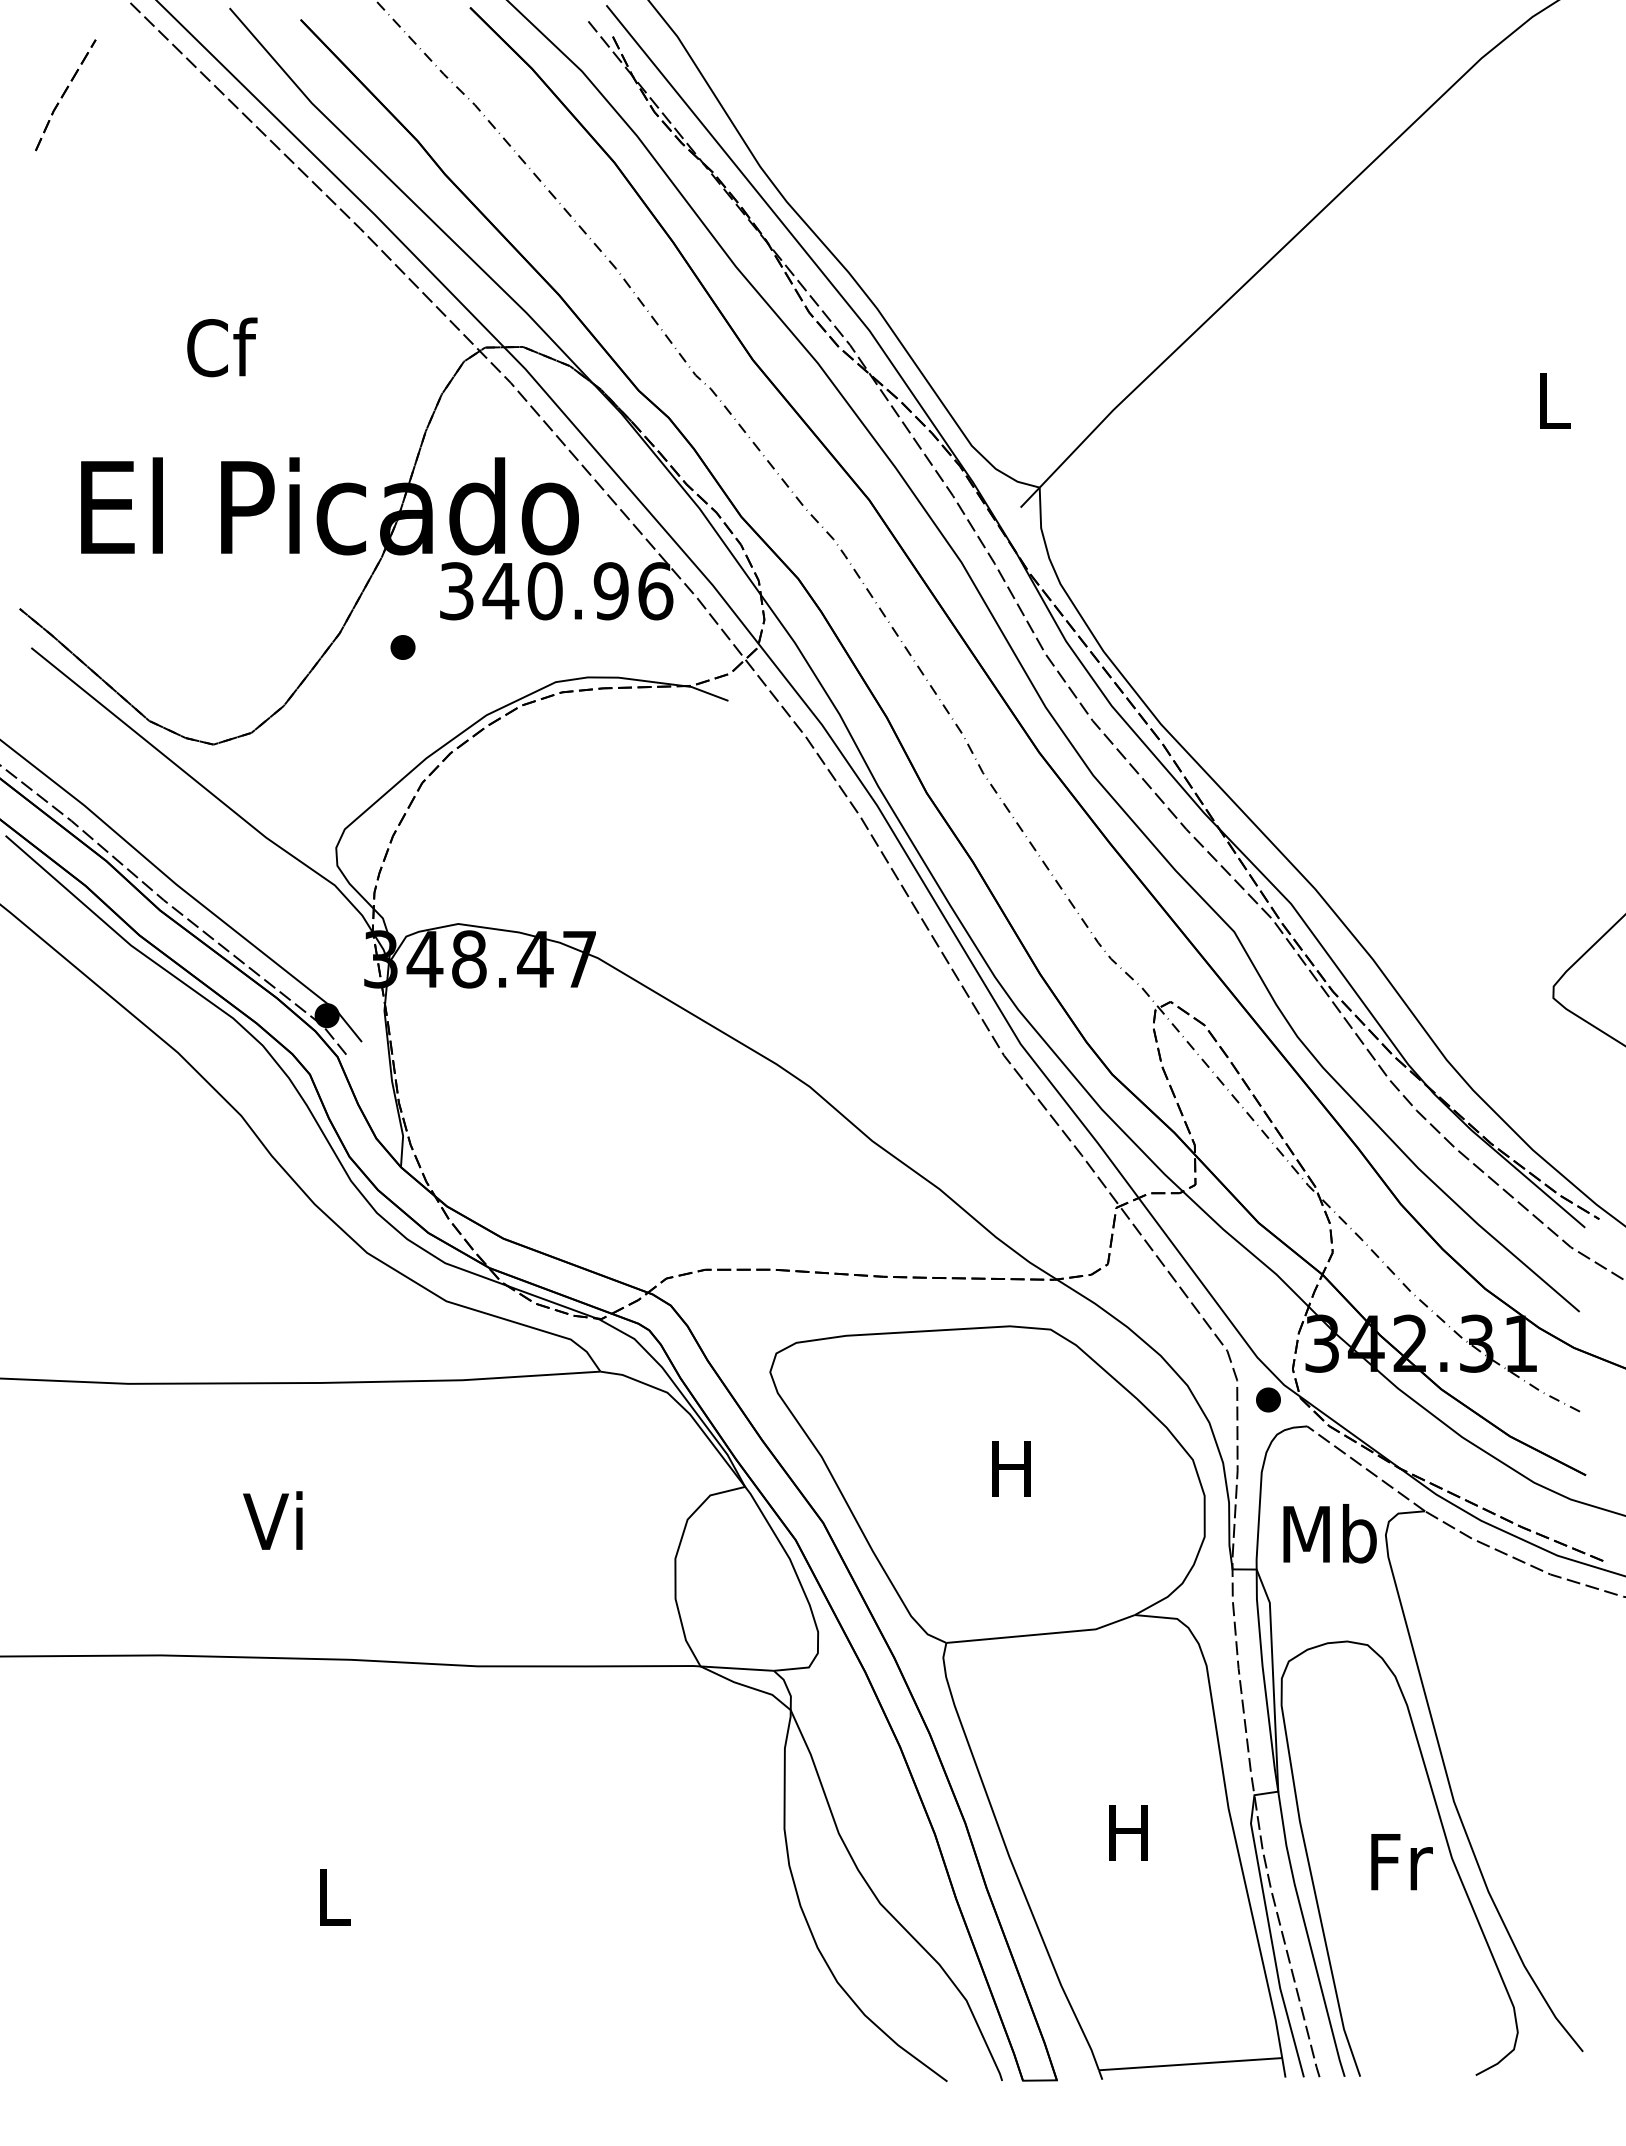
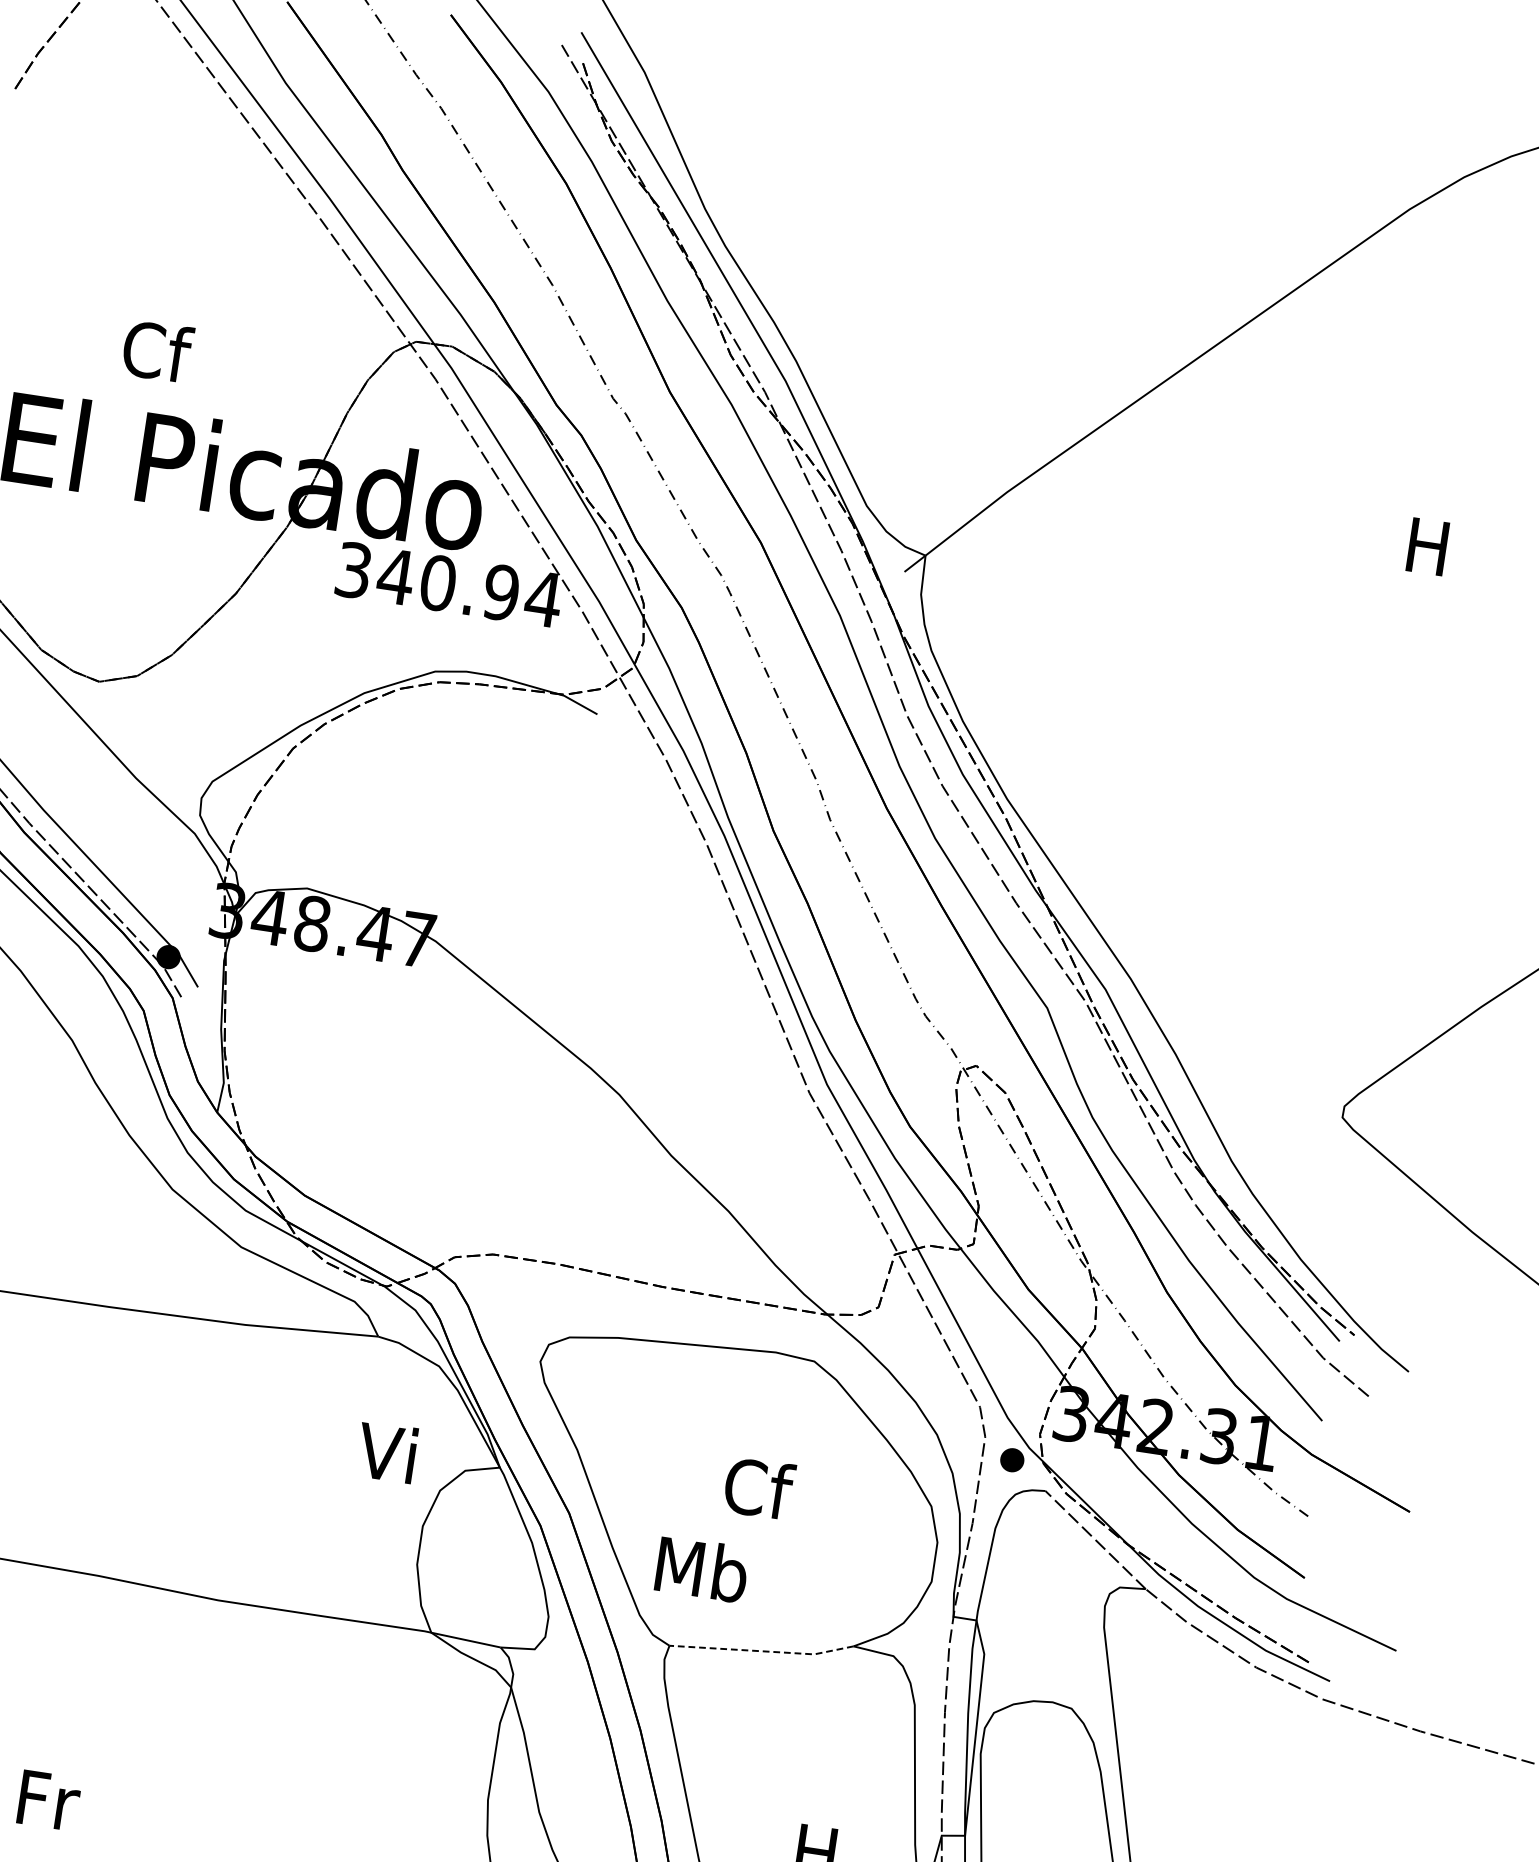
text: (222, 347) -> (157, 351), moved
text: (1552, 400) -> (1428, 546), L -> H
text: (655, 591) -> (543, 599), 340.96 -> 340.94
part: (402, 647) -> (293, 616), removed
text: (1013, 1467) -> (758, 1487), H -> Cf
text: (272, 1520) -> (386, 1452), moved
text: (1329, 1533) -> (701, 1569), moved
line: (1042, 1634) -> (762, 1651), solid -> dashed
text: (335, 1897) -> (49, 1800), L -> Fr

